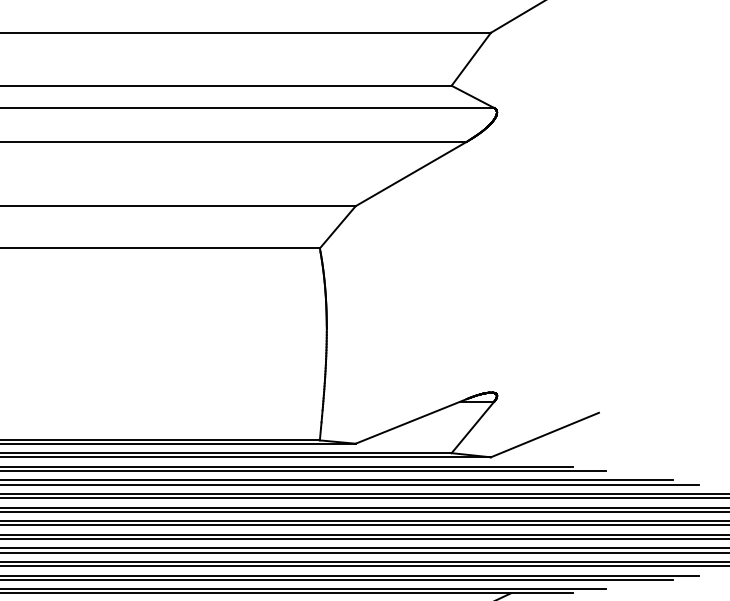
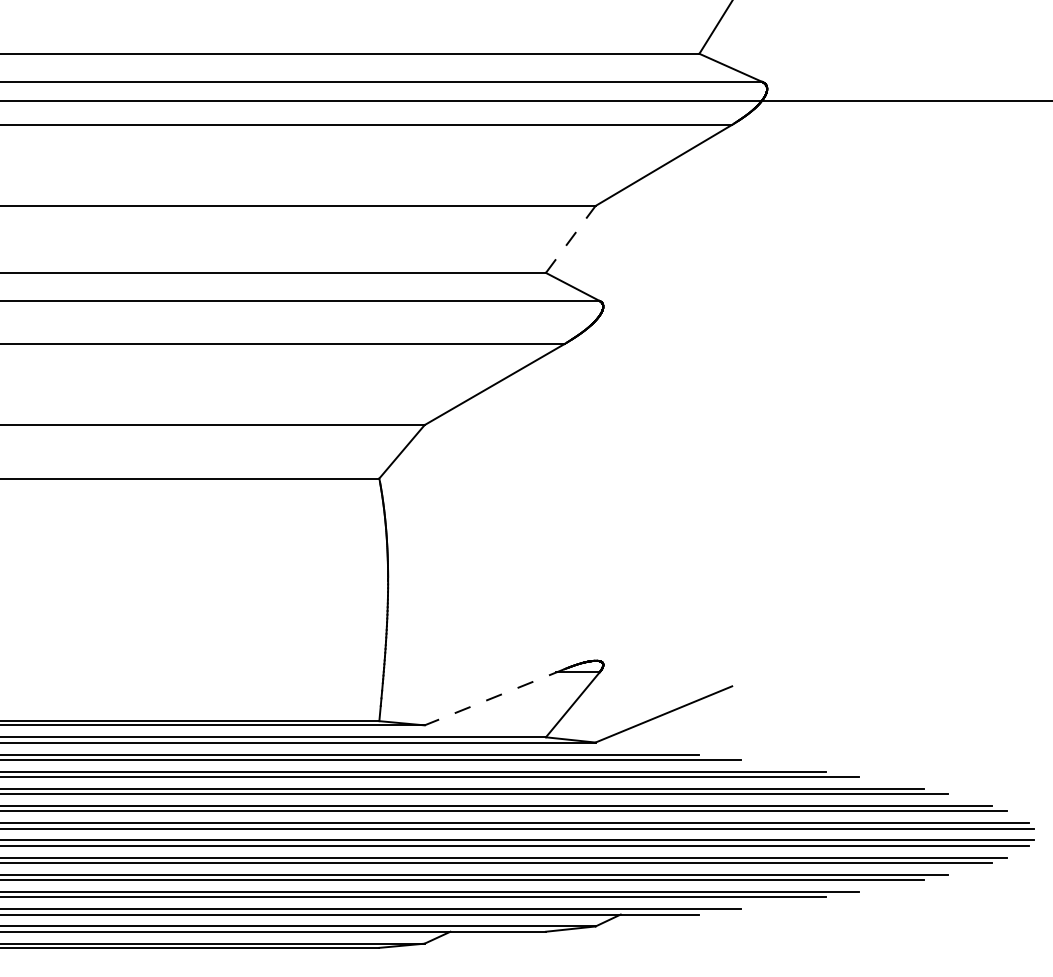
line: (471, 59) -> (570, 239), solid -> dashed
line: (410, 421) -> (494, 697), solid -> dashed

